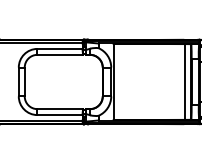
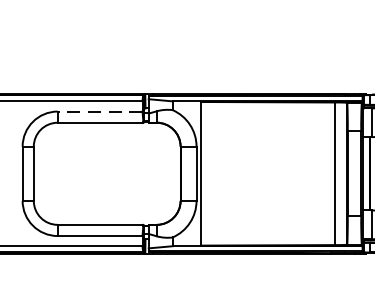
line: (59, 48) -> (99, 110), solid -> dashed

